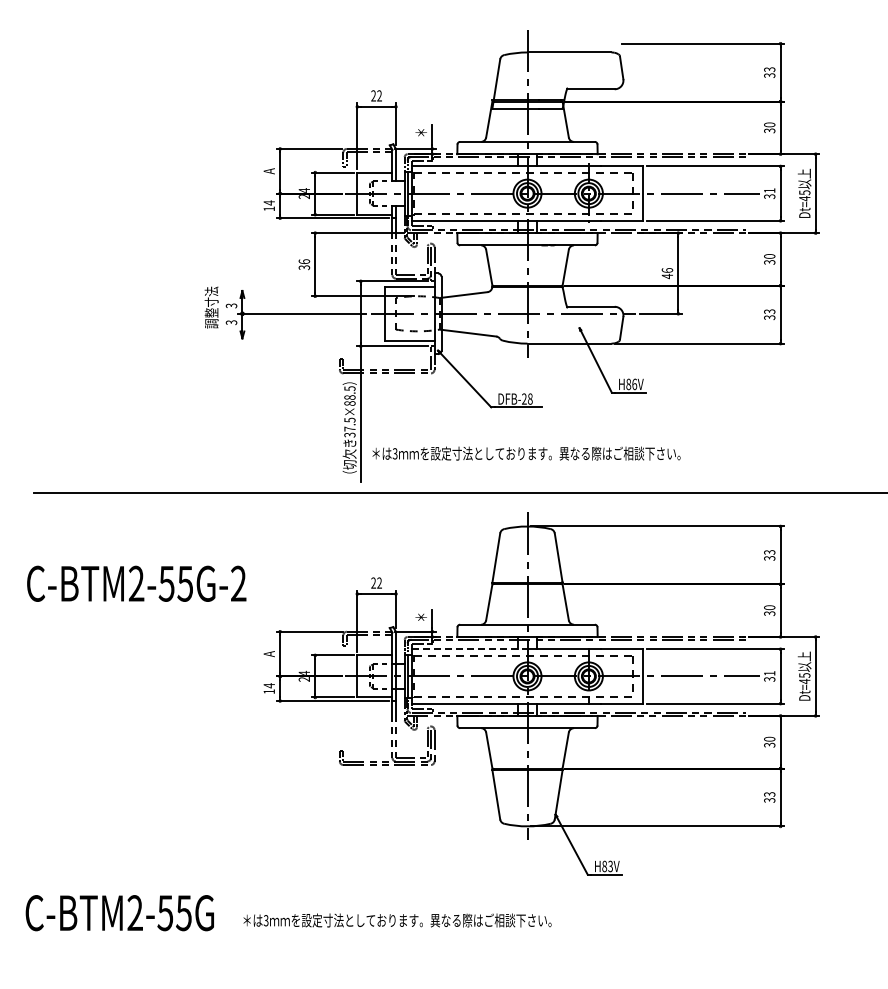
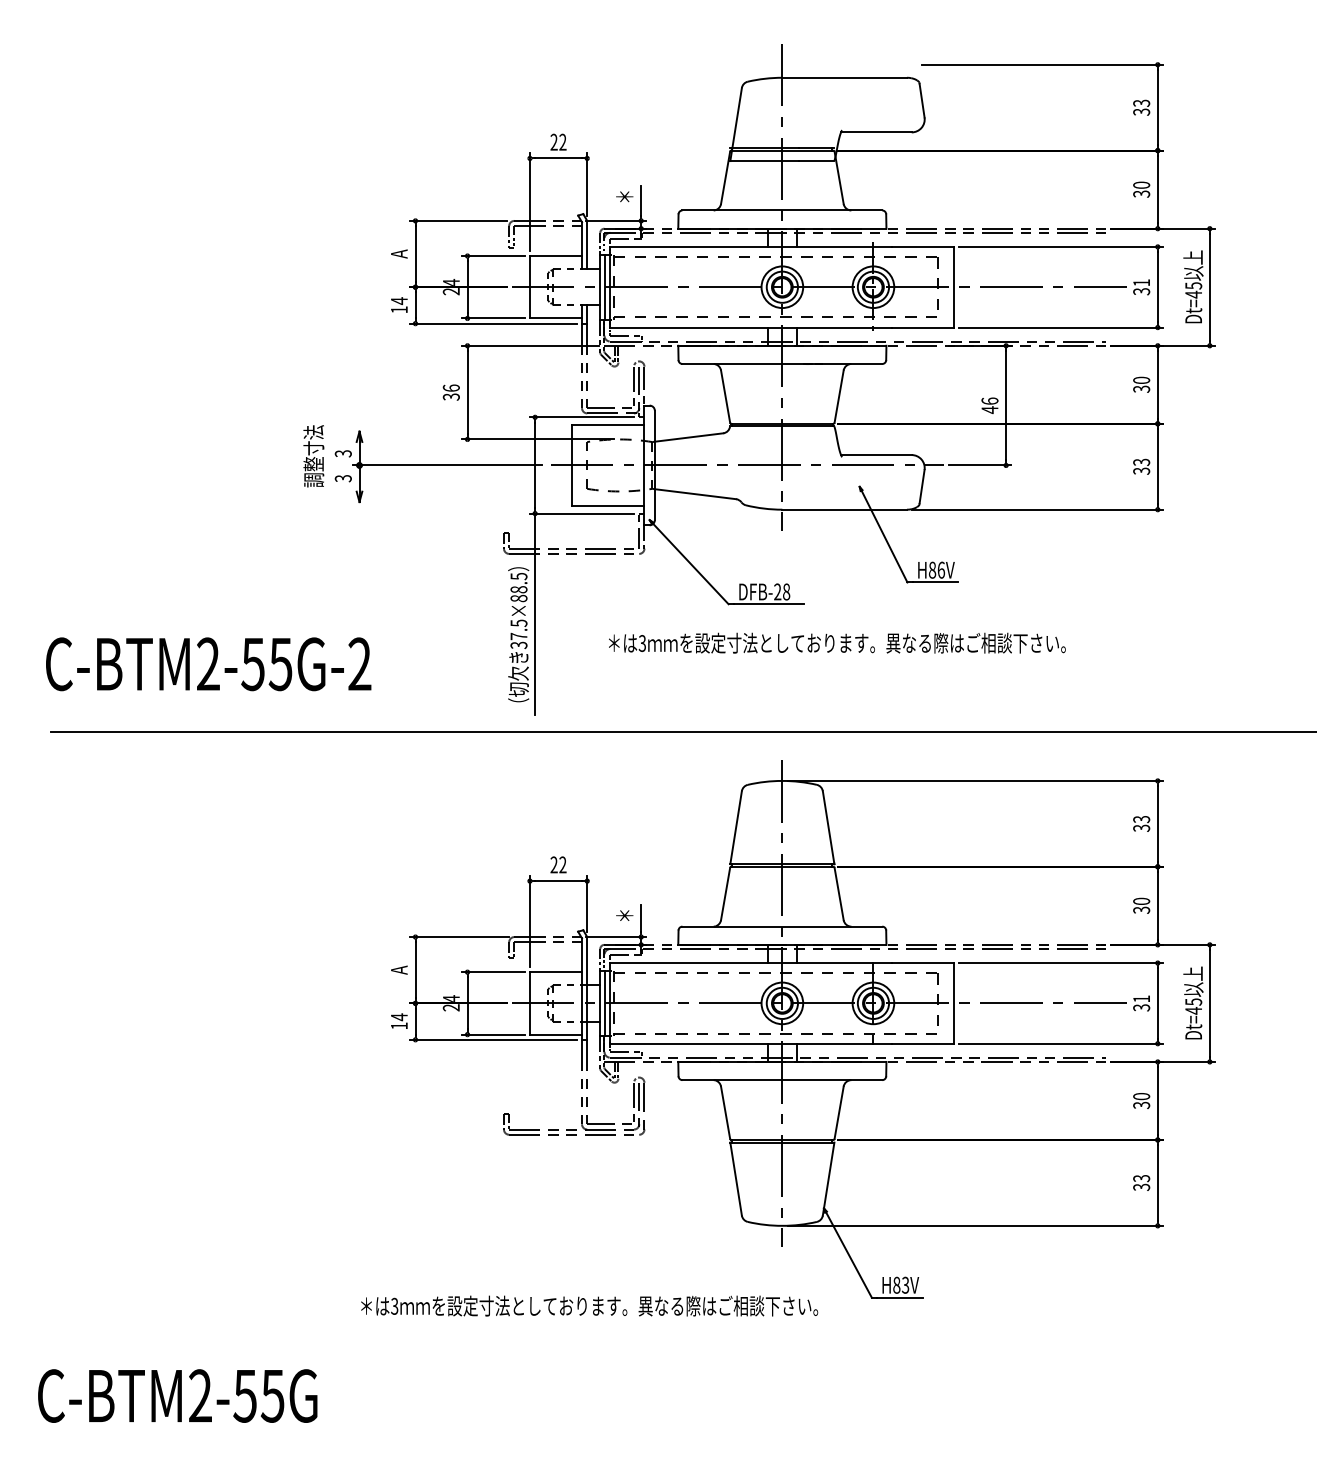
text: (526, 453) -> (837, 643), moved
text: (136, 583) -> (208, 663), moved
line: (469, 649) -> (696, 963), dashed -> solid
text: (119, 913) -> (177, 1396), moved
text: (397, 920) -> (589, 1306), moved

